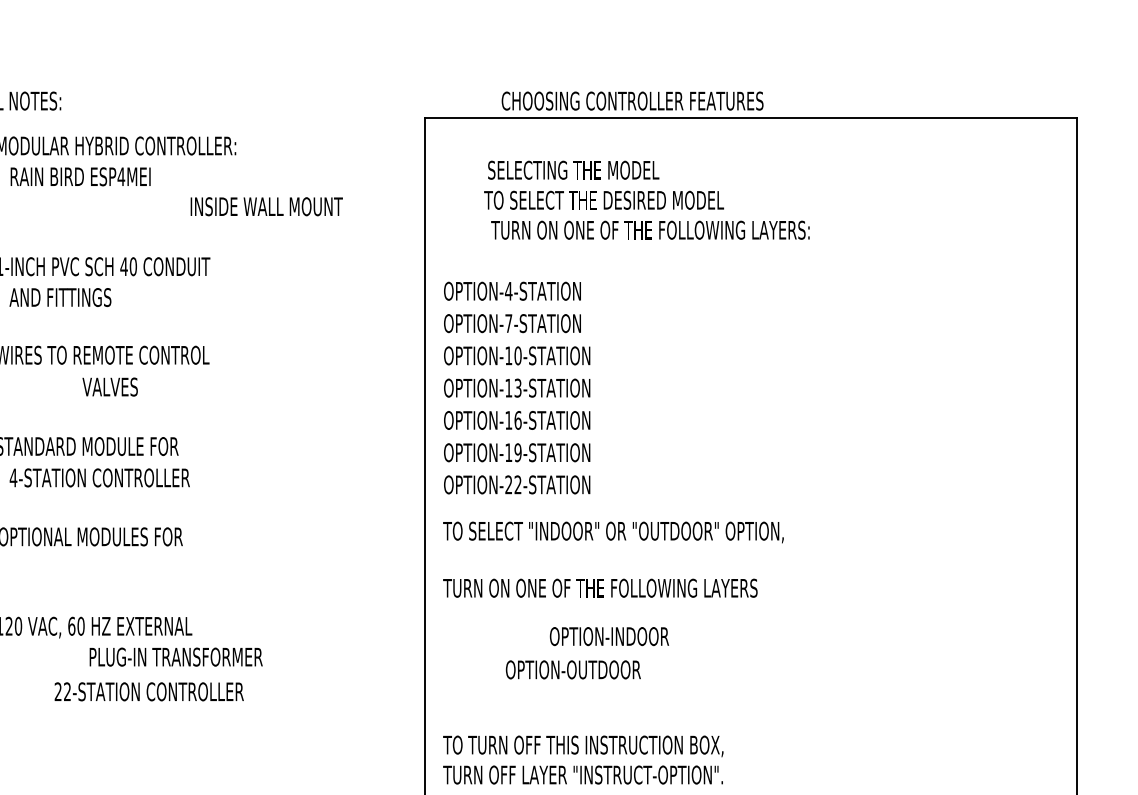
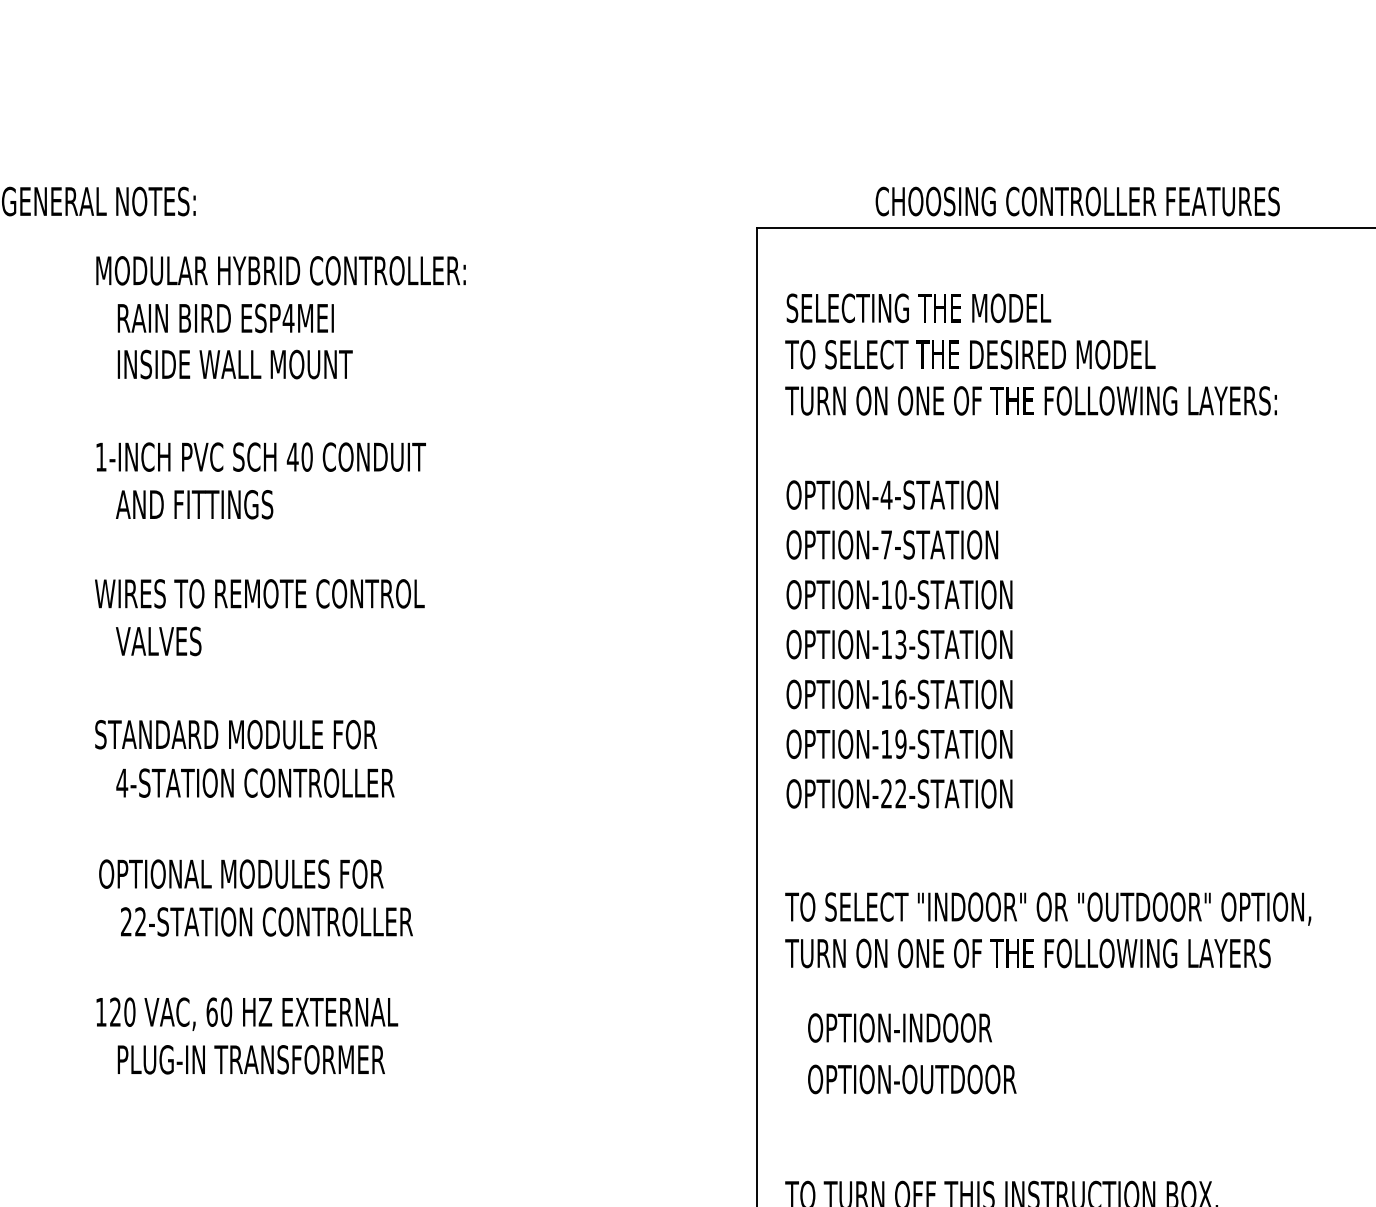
text: (573, 169) -> (918, 307), moved
text: (603, 199) -> (969, 353), moved
text: (266, 206) -> (234, 364), moved
text: (650, 229) -> (1031, 399), moved
text: (109, 386) -> (157, 640), moved
text: (613, 532) -> (1048, 909), moved
text: (608, 636) -> (898, 1027), moved
text: (175, 656) -> (250, 1058), moved
text: (572, 669) -> (910, 1078), moved
text: (148, 691) -> (265, 921), moved

